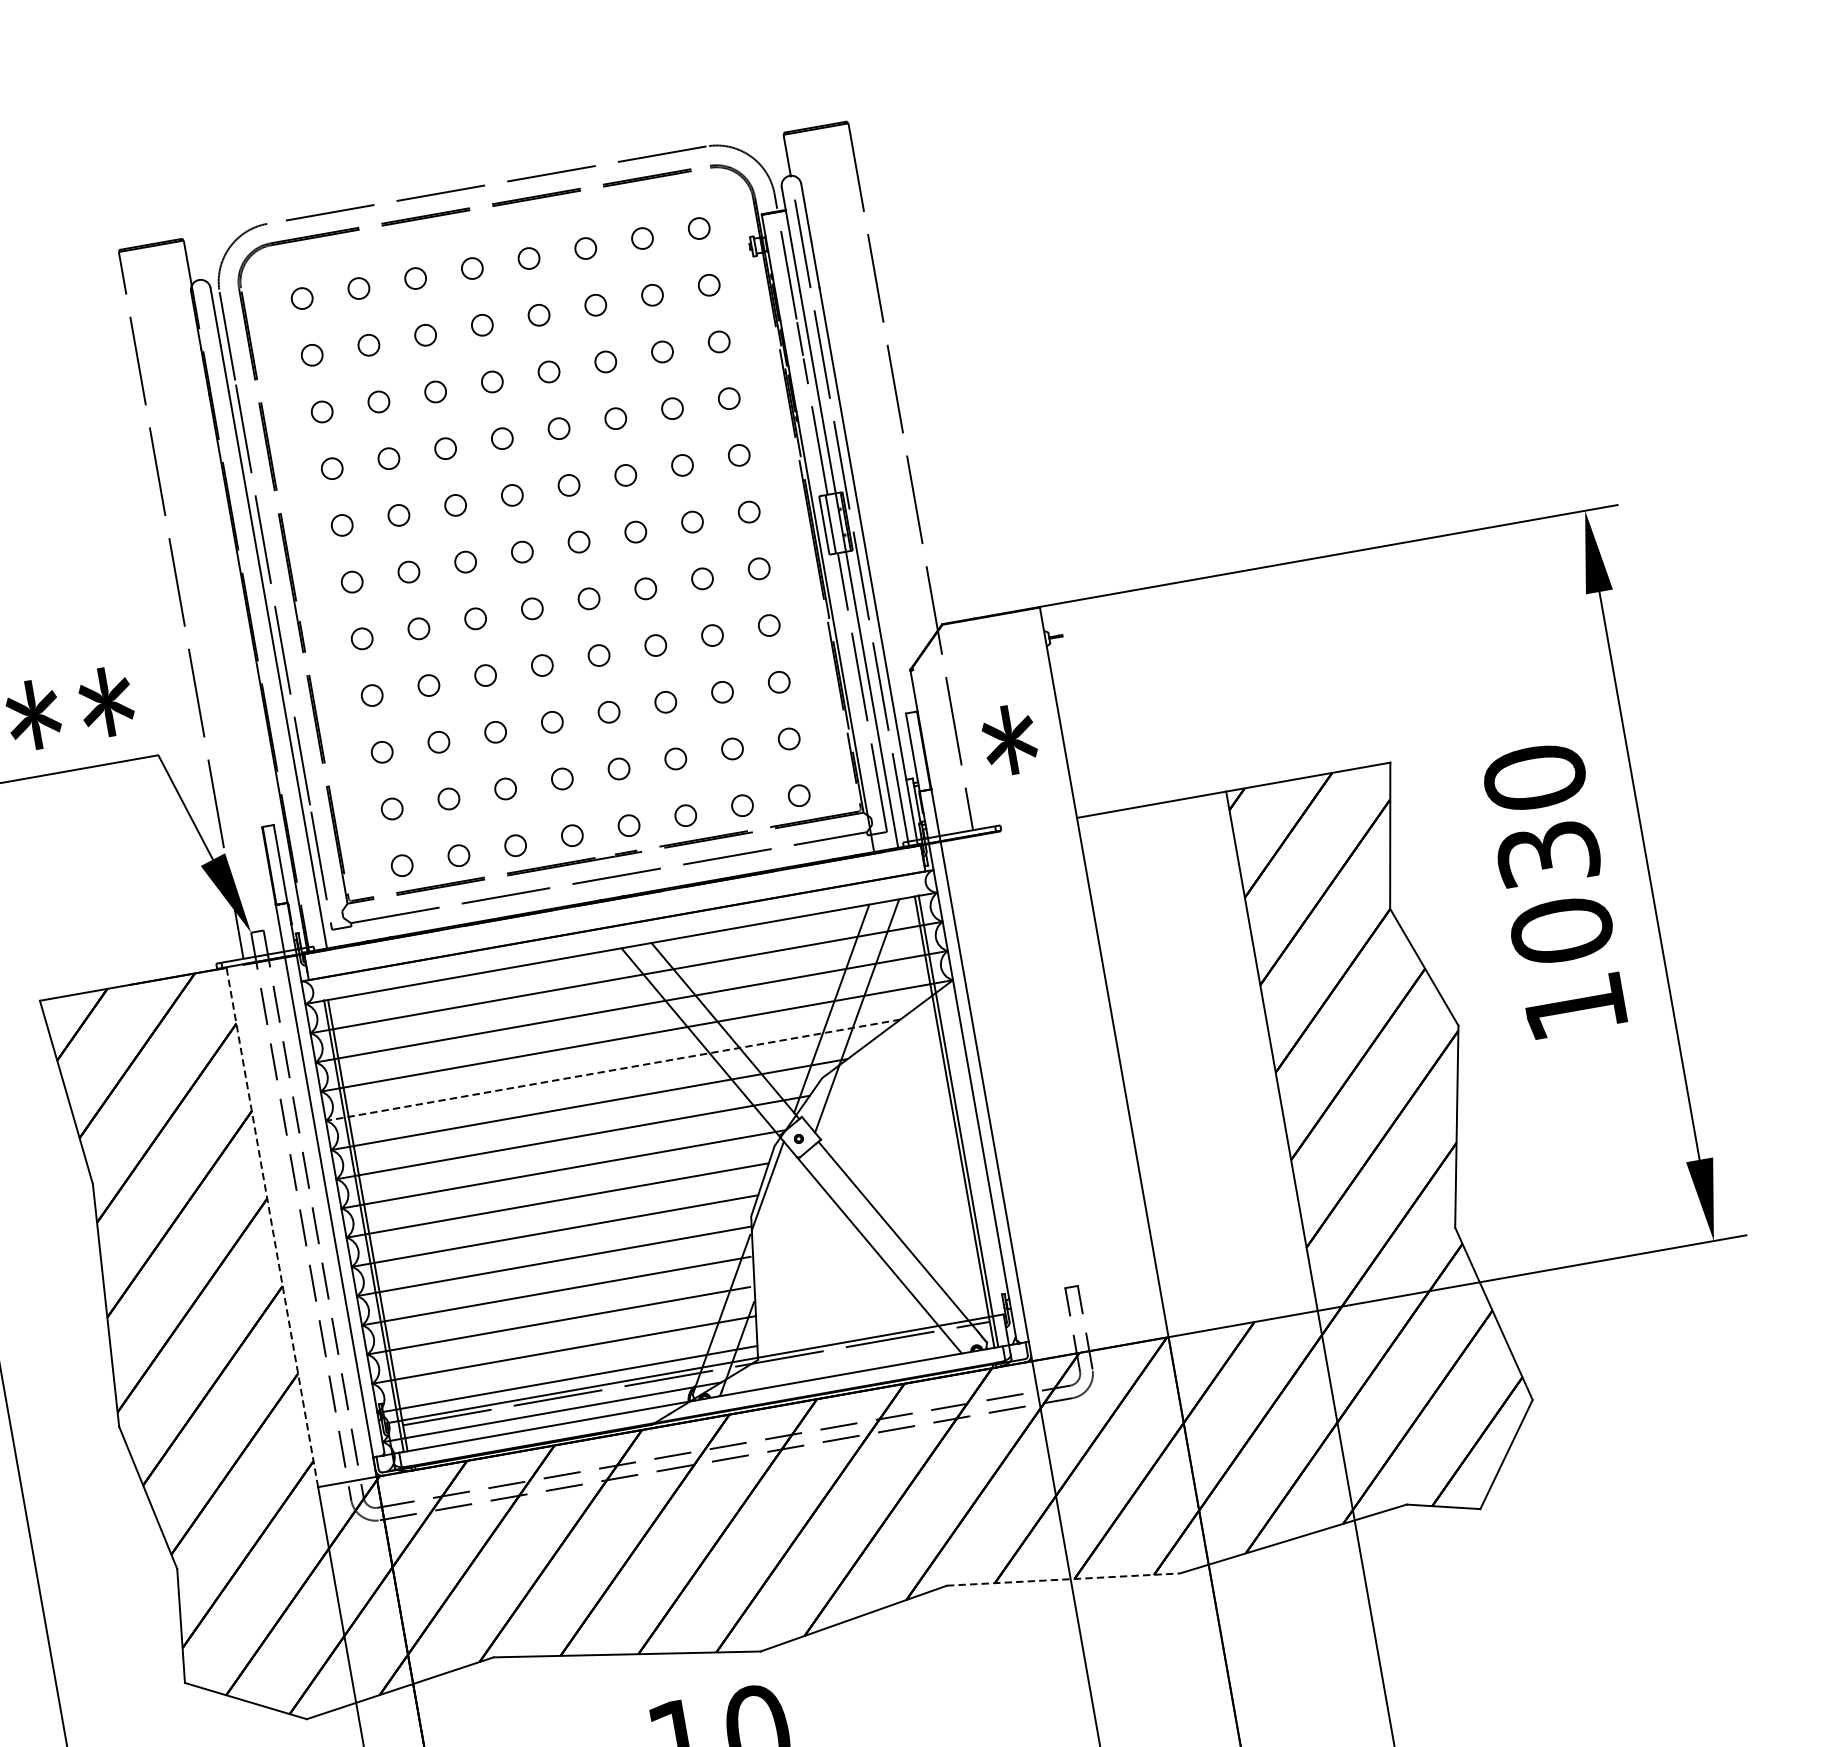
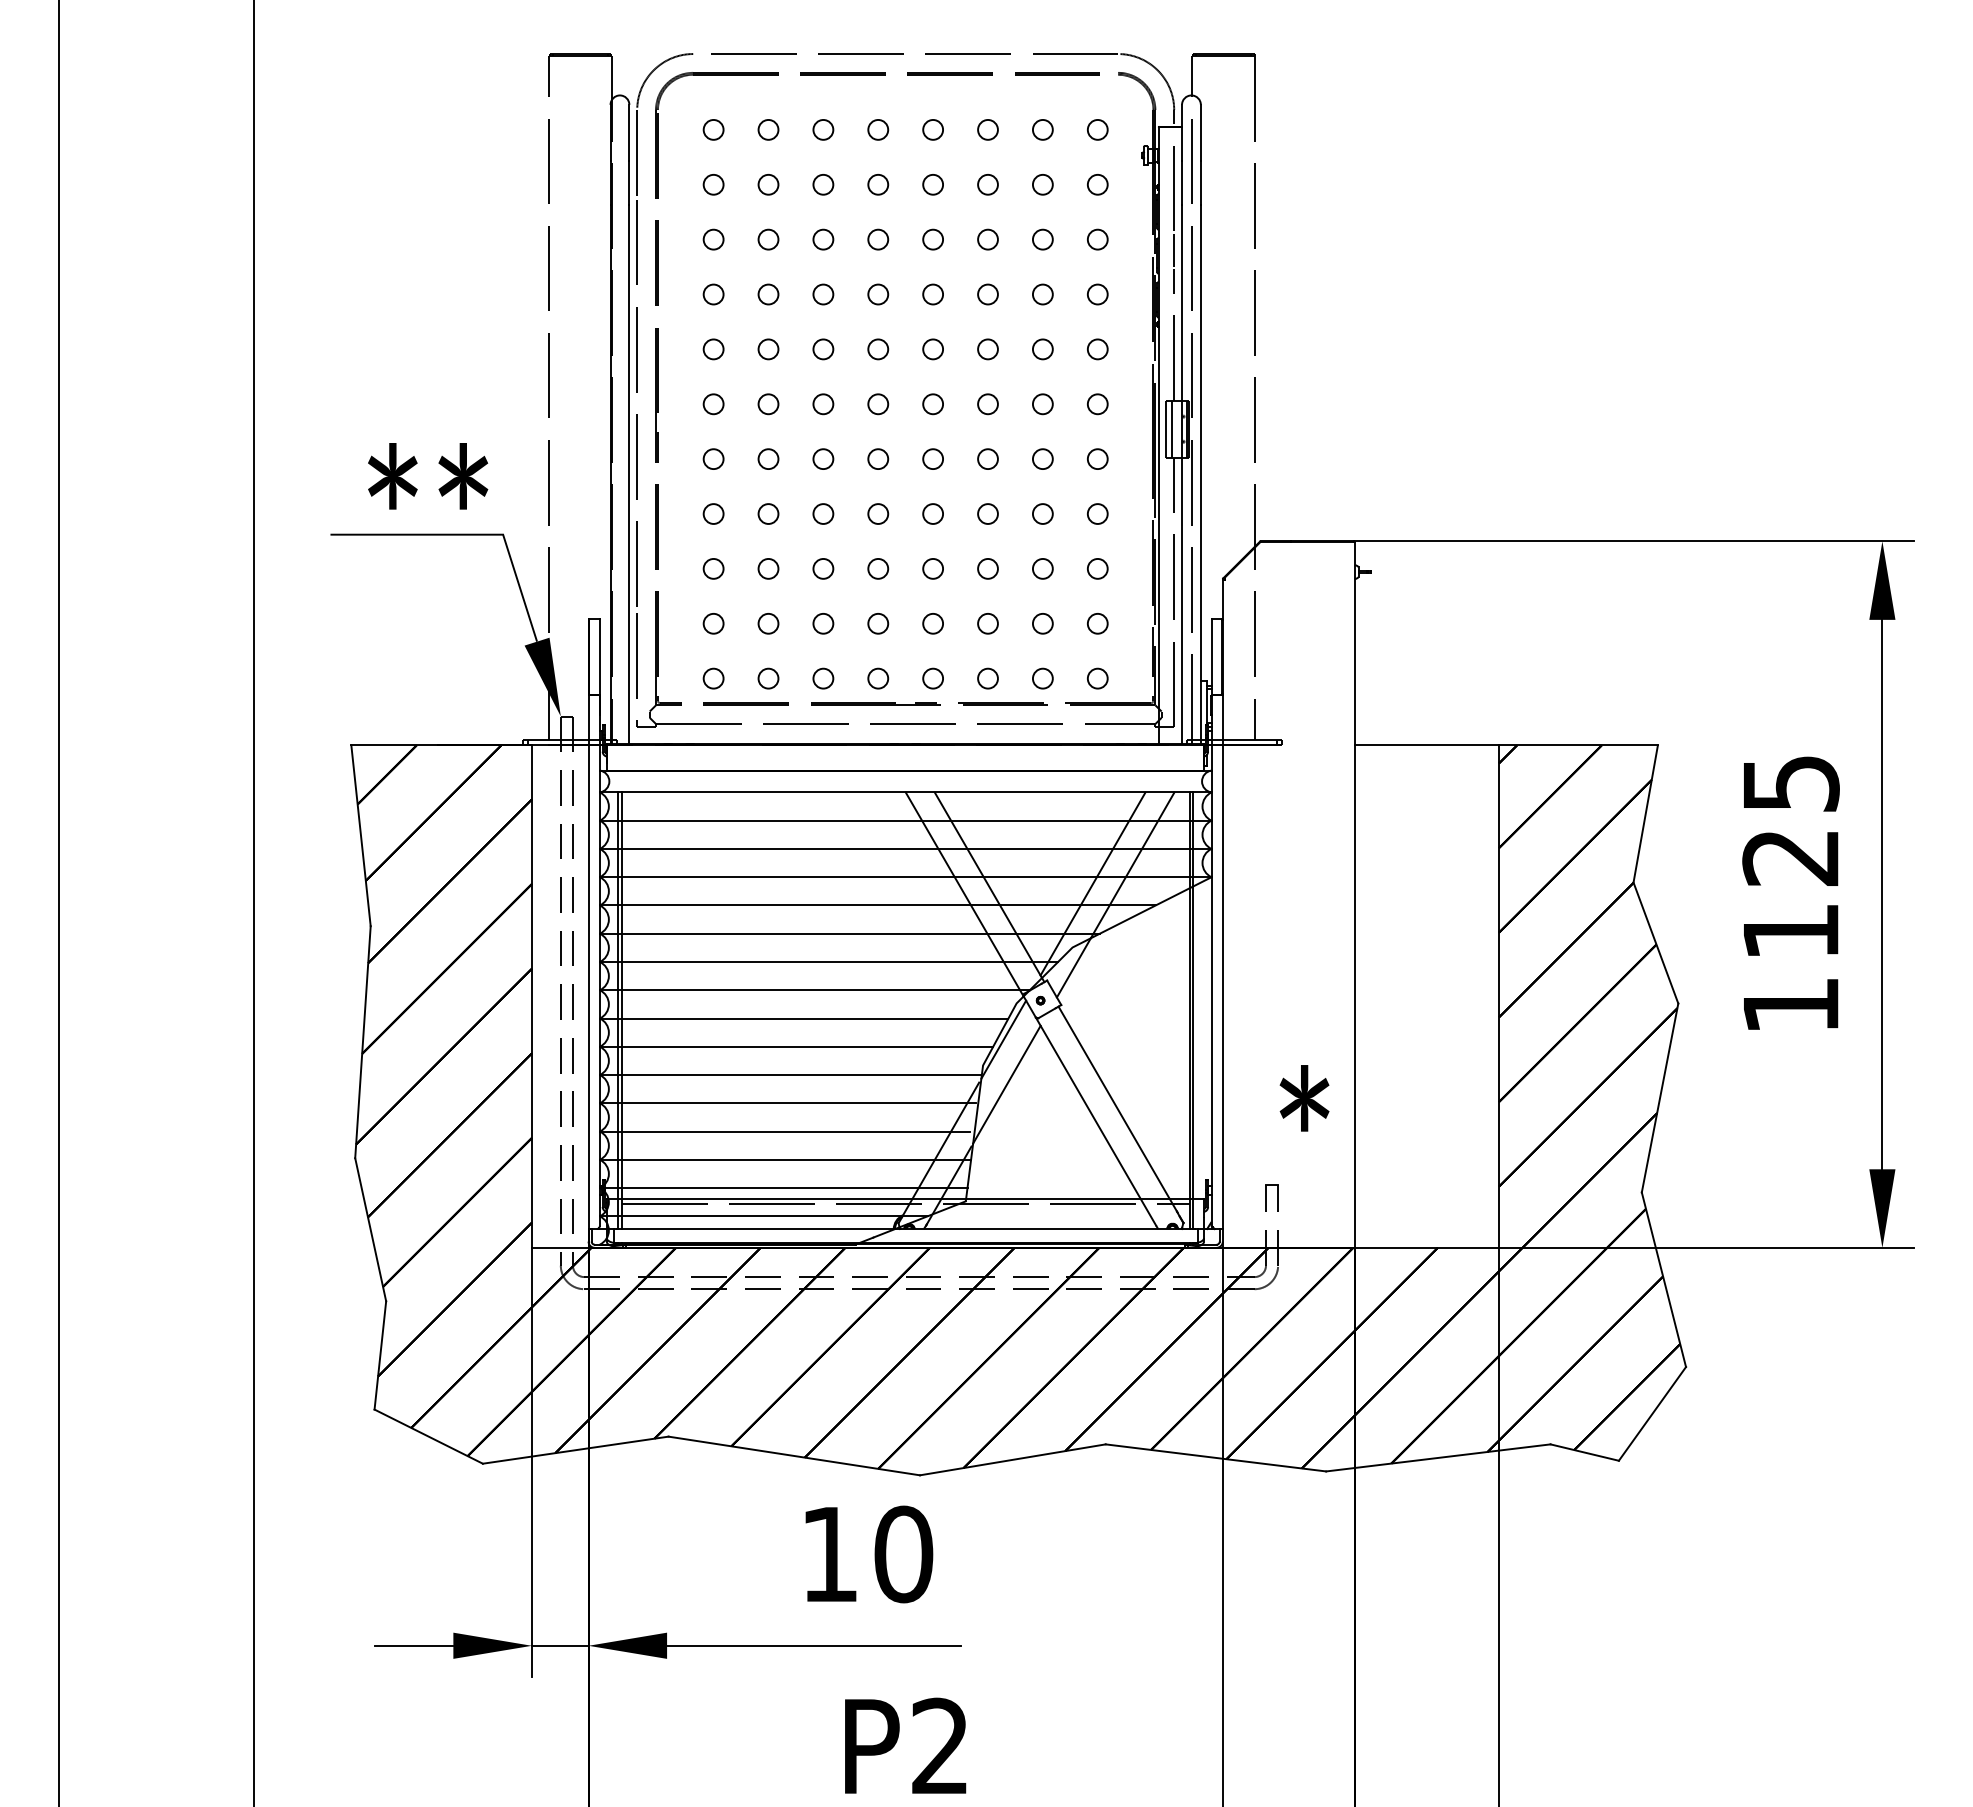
text: (1009, 740) -> (1304, 1098), moved
text: (1547, 854) -> (1790, 857), 1030 -> 1125
line: (612, 1070) -> (877, 905), dashed -> solid
line: (271, 1227) -> (531, 996), dashed -> solid
line: (778, 1231) -> (1006, 1084), added
line: (1063, 1579) -> (1216, 1457), dashed -> solid

